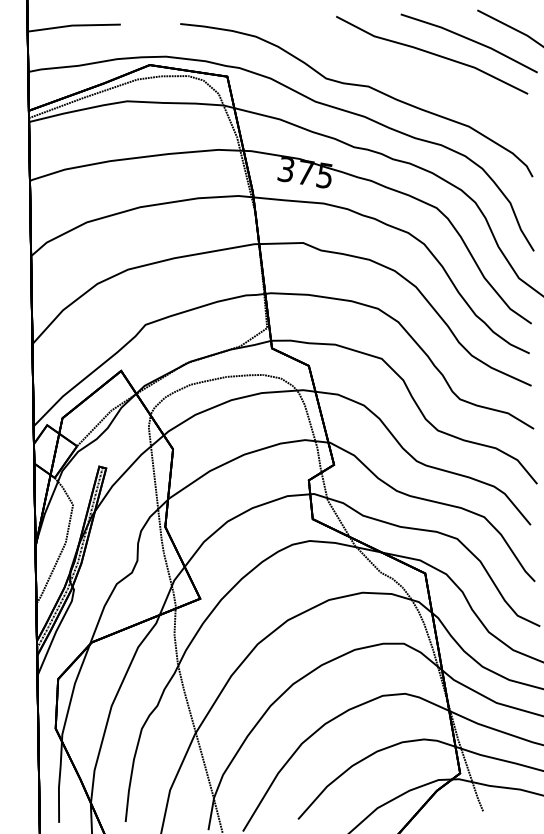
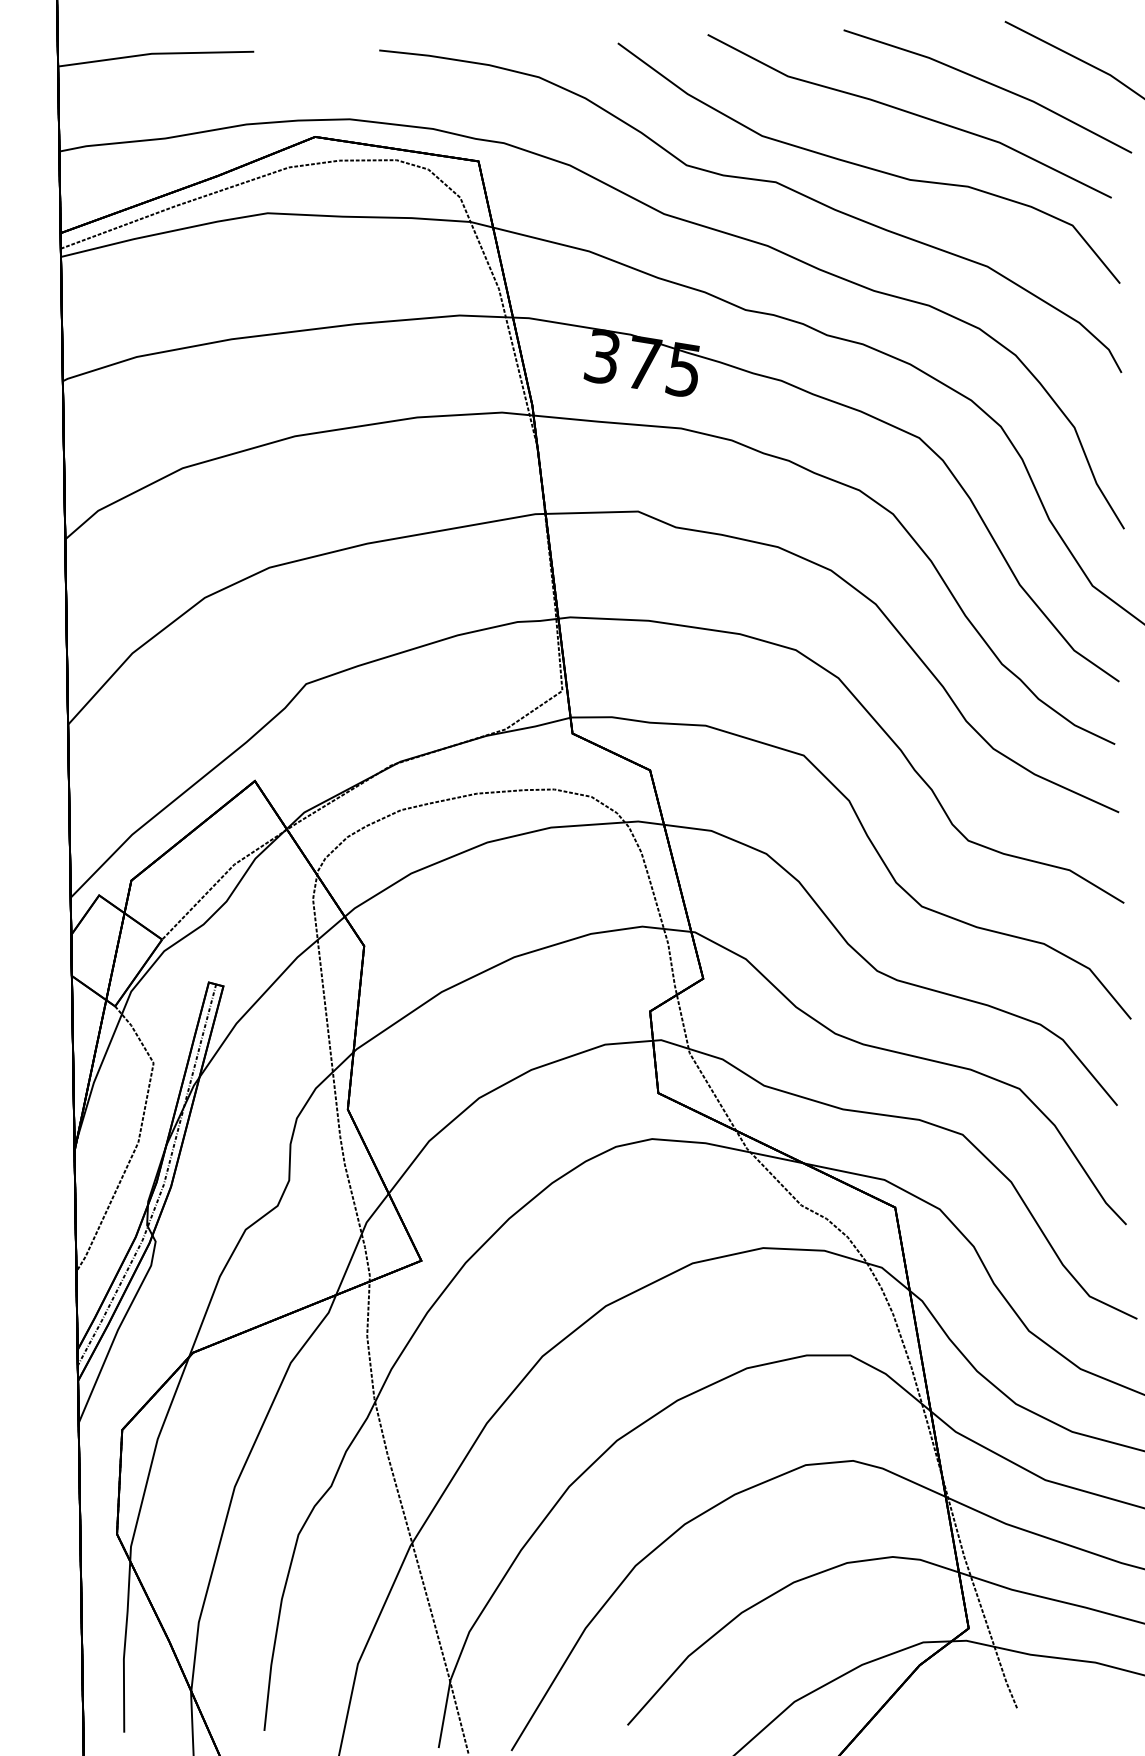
curve: (412, 78) -> (868, 165), added

